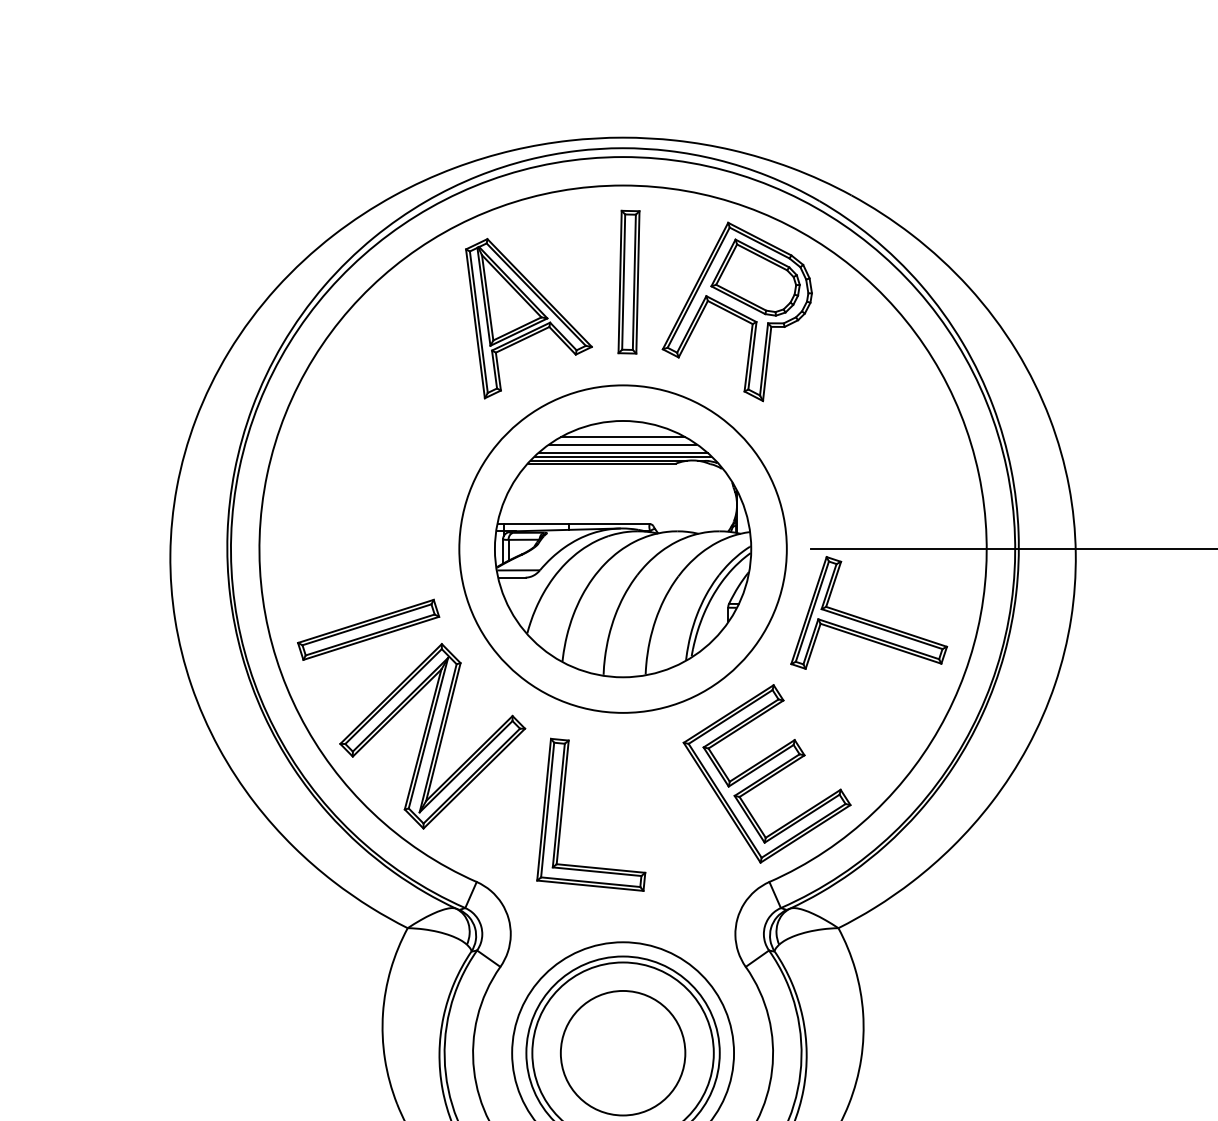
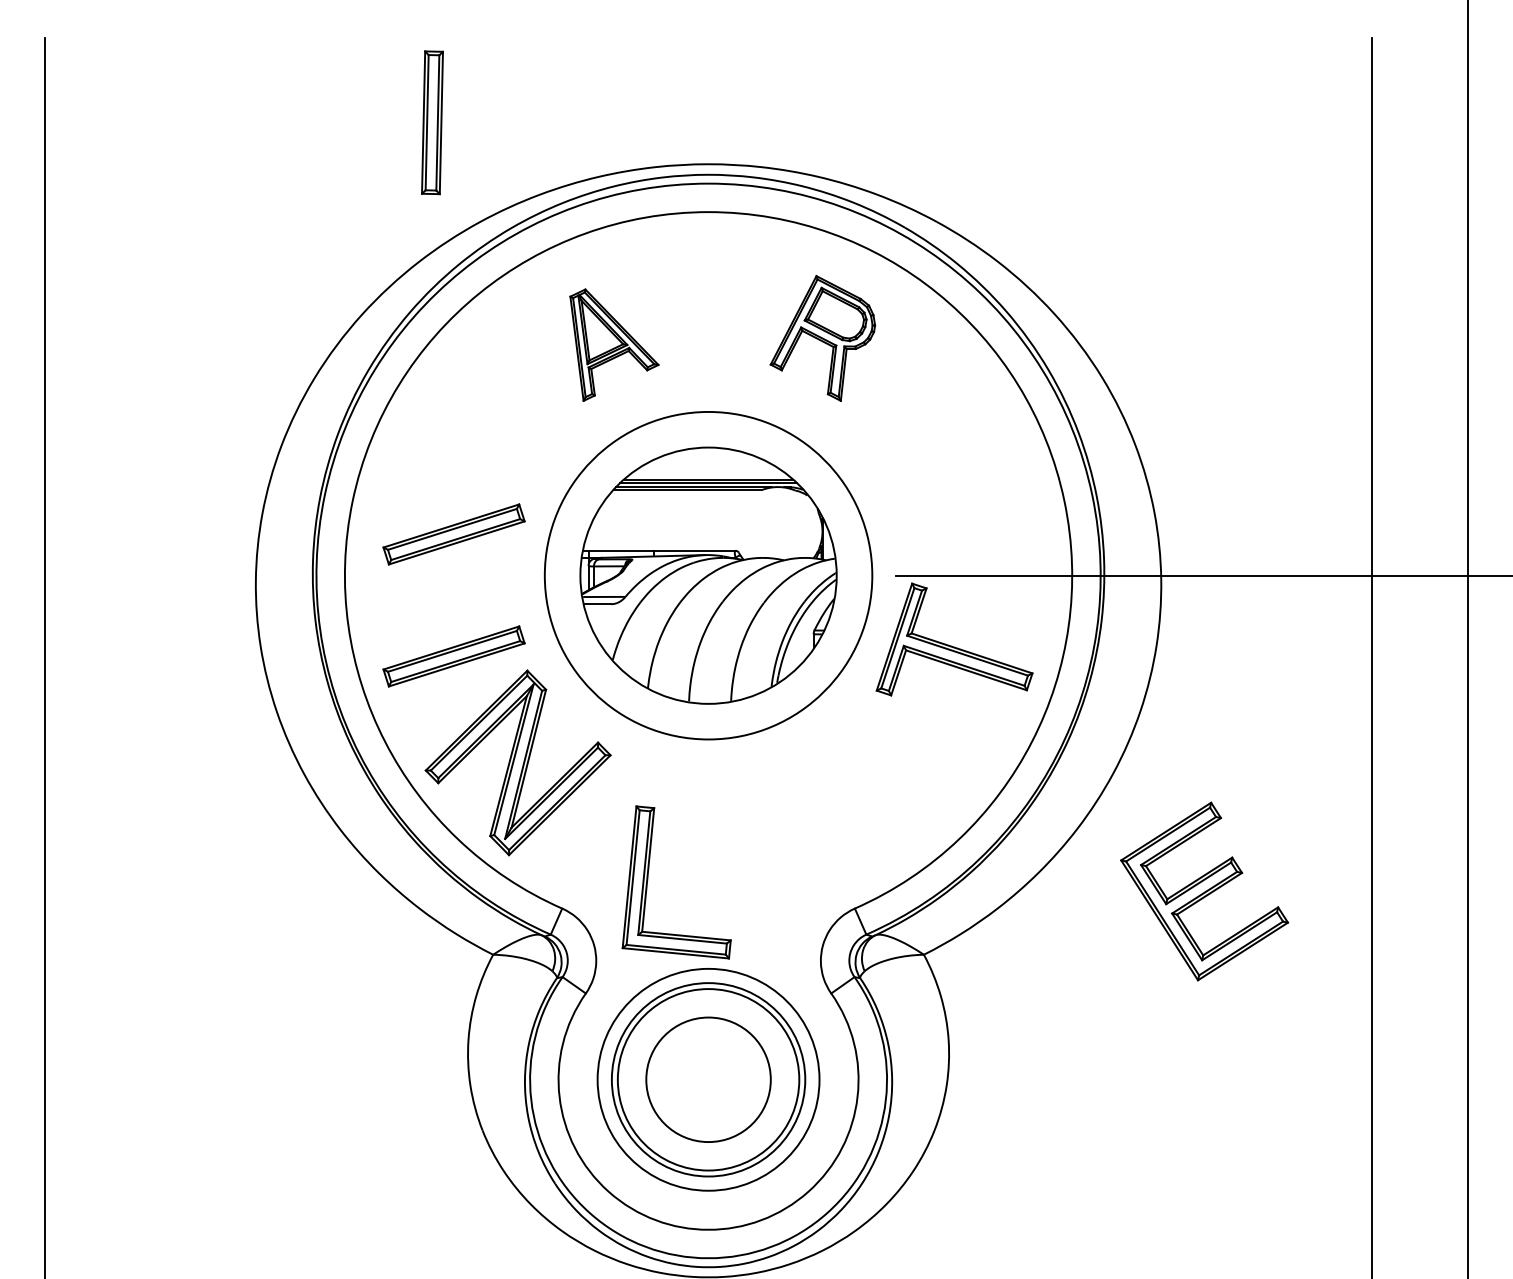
part: (629, 281) -> (432, 122), moved
part: (737, 311) -> (822, 338), size x0.7
part: (529, 317) -> (614, 344), size x0.7
line: (623, 437) -> (708, 464), removed
line: (622, 444) -> (707, 471), removed
part: (368, 507) -> (453, 534), added
part: (767, 773) -> (1204, 891), moved
part: (563, 812) -> (648, 880), moved

